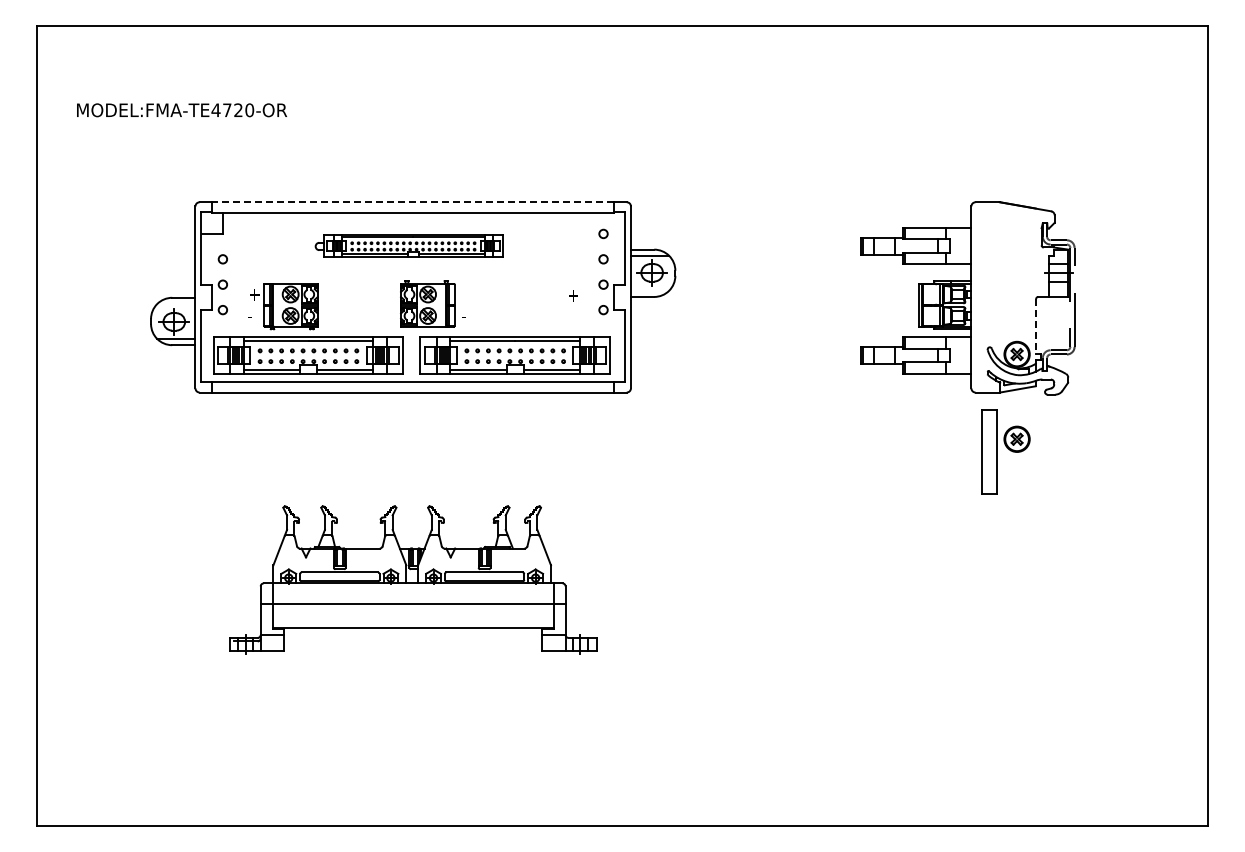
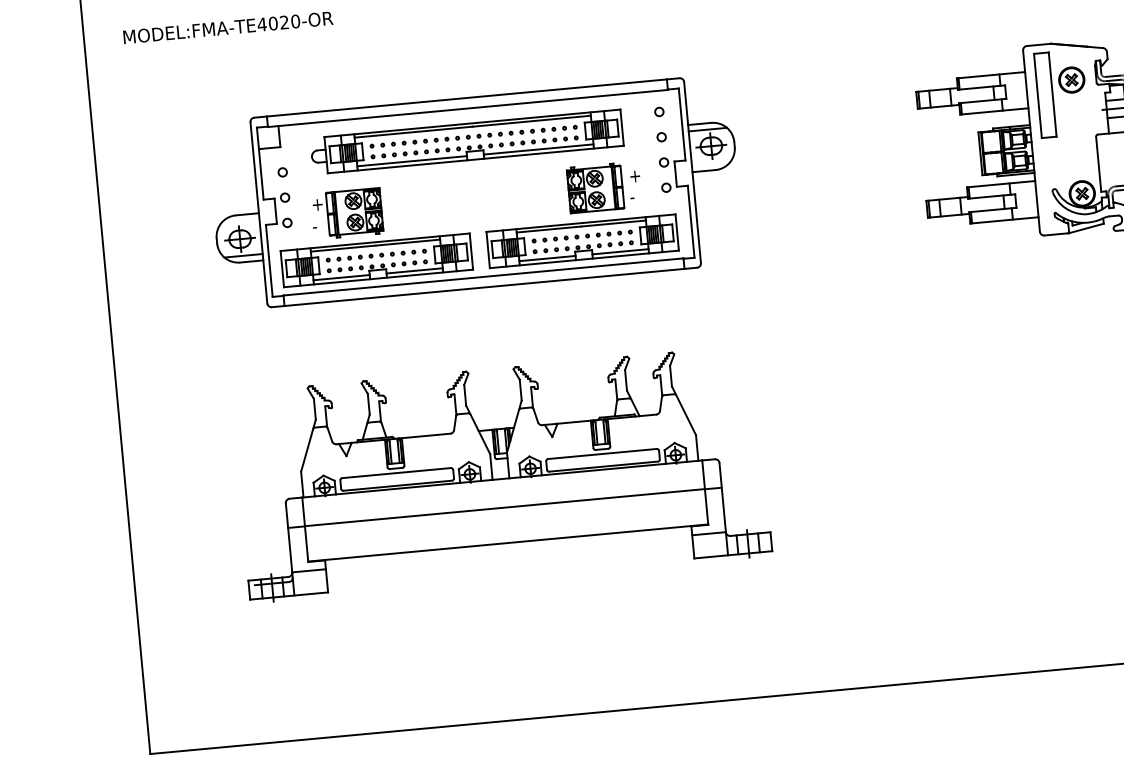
text: (227, 110) -> (273, 23), MODEL:FMA-TE4720-OR -> MODEL:FMA-TE4020-OR
line: (413, 202) -> (467, 98), dashed -> solid
part: (408, 245) -> (466, 141), size x1.67
part: (432, 303) -> (600, 187), moved
line: (1036, 326) -> (1099, 164), dashed -> solid
part: (1005, 451) -> (1061, 93), moved
part: (412, 579) -> (501, 473), size x1.43

